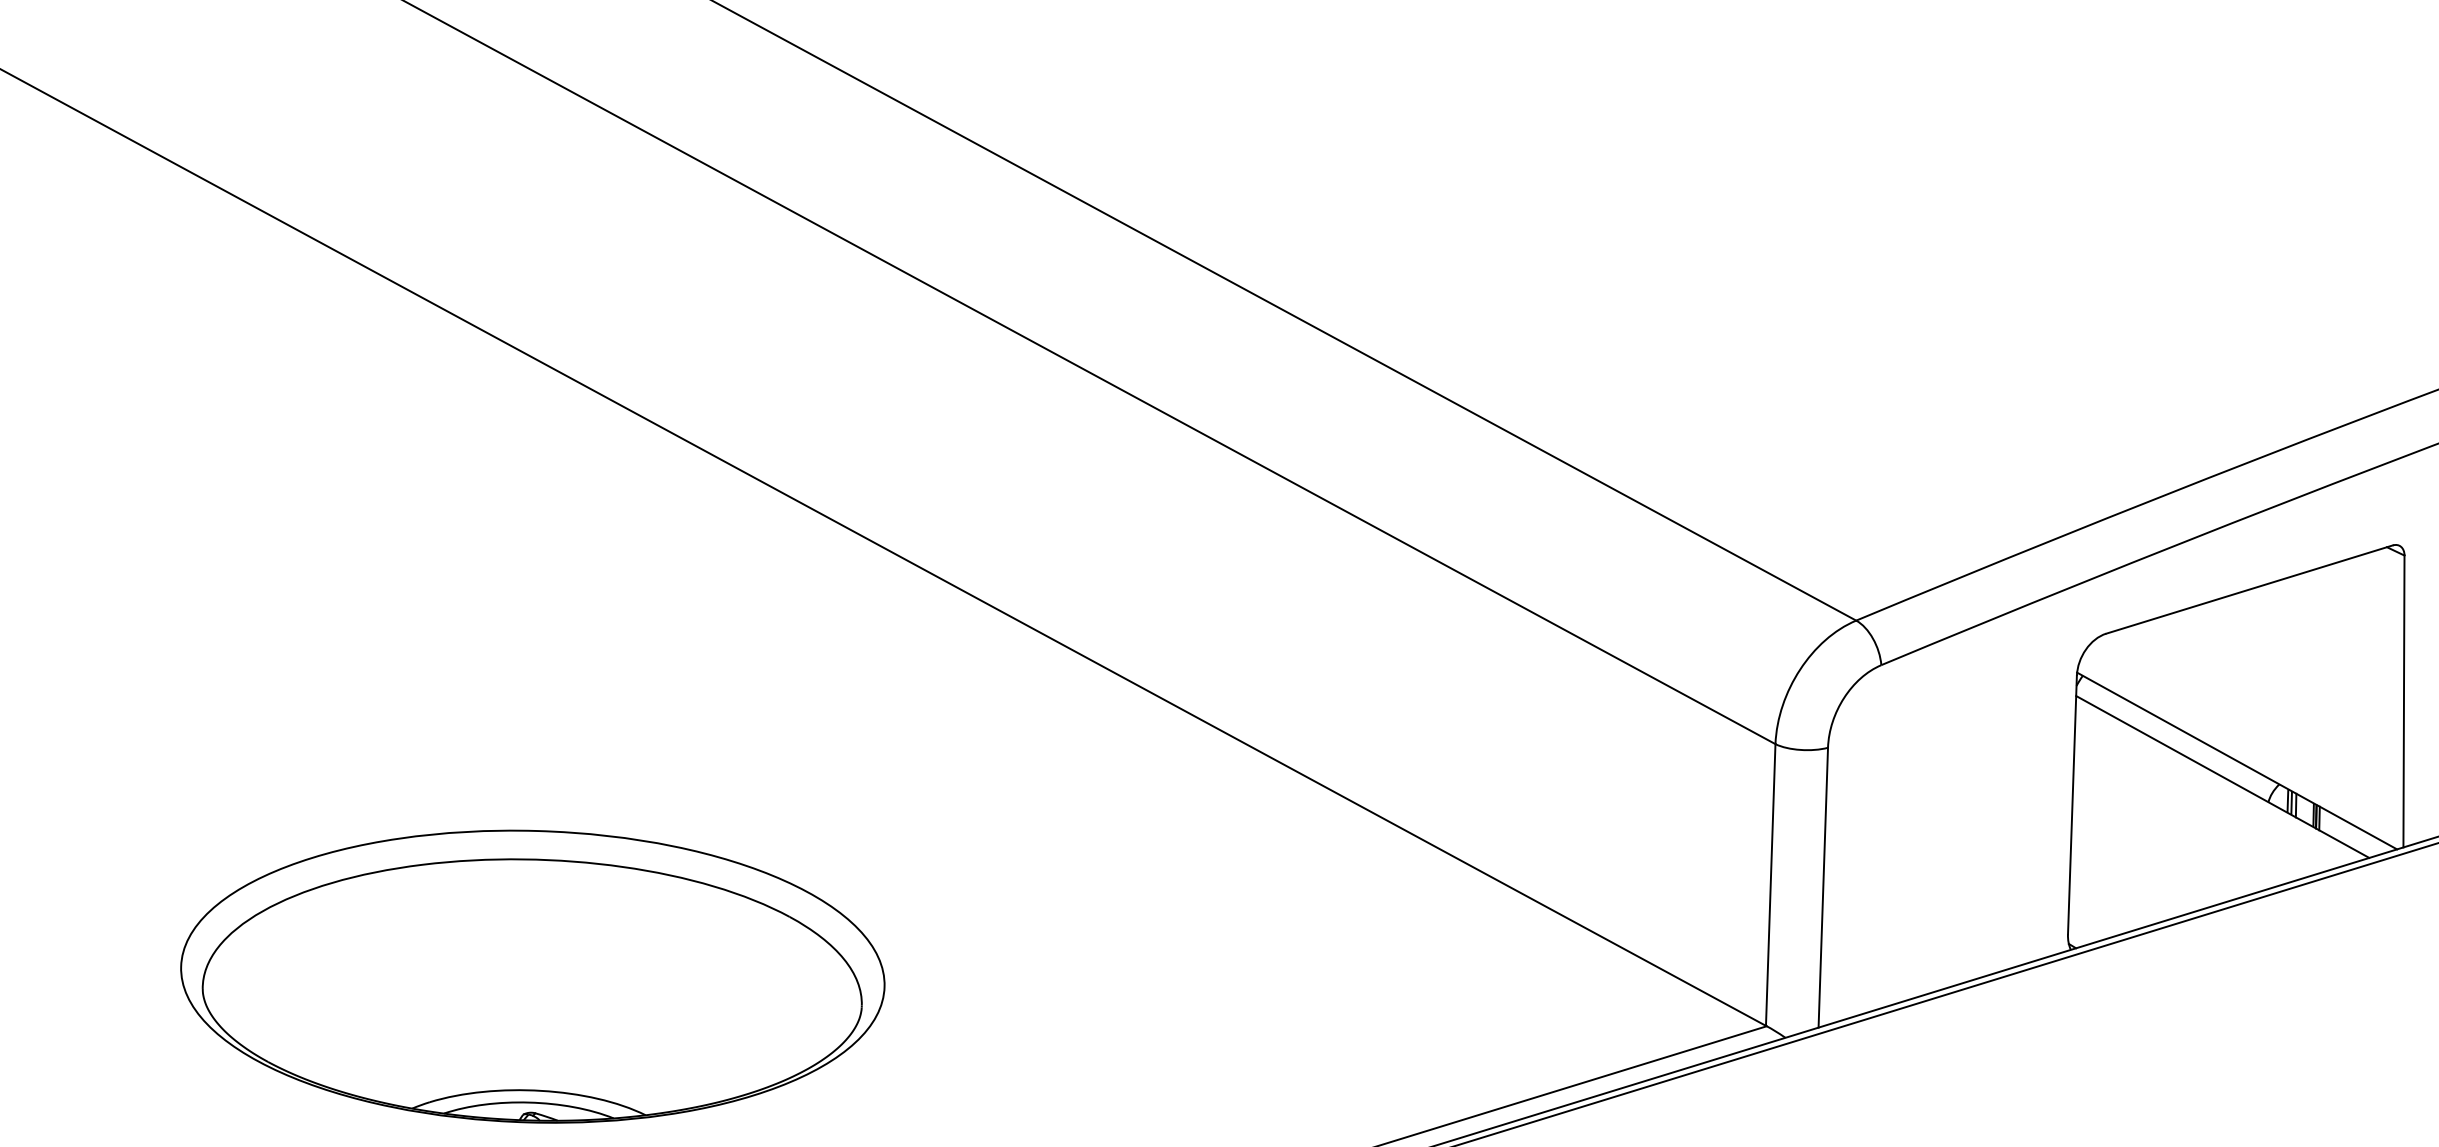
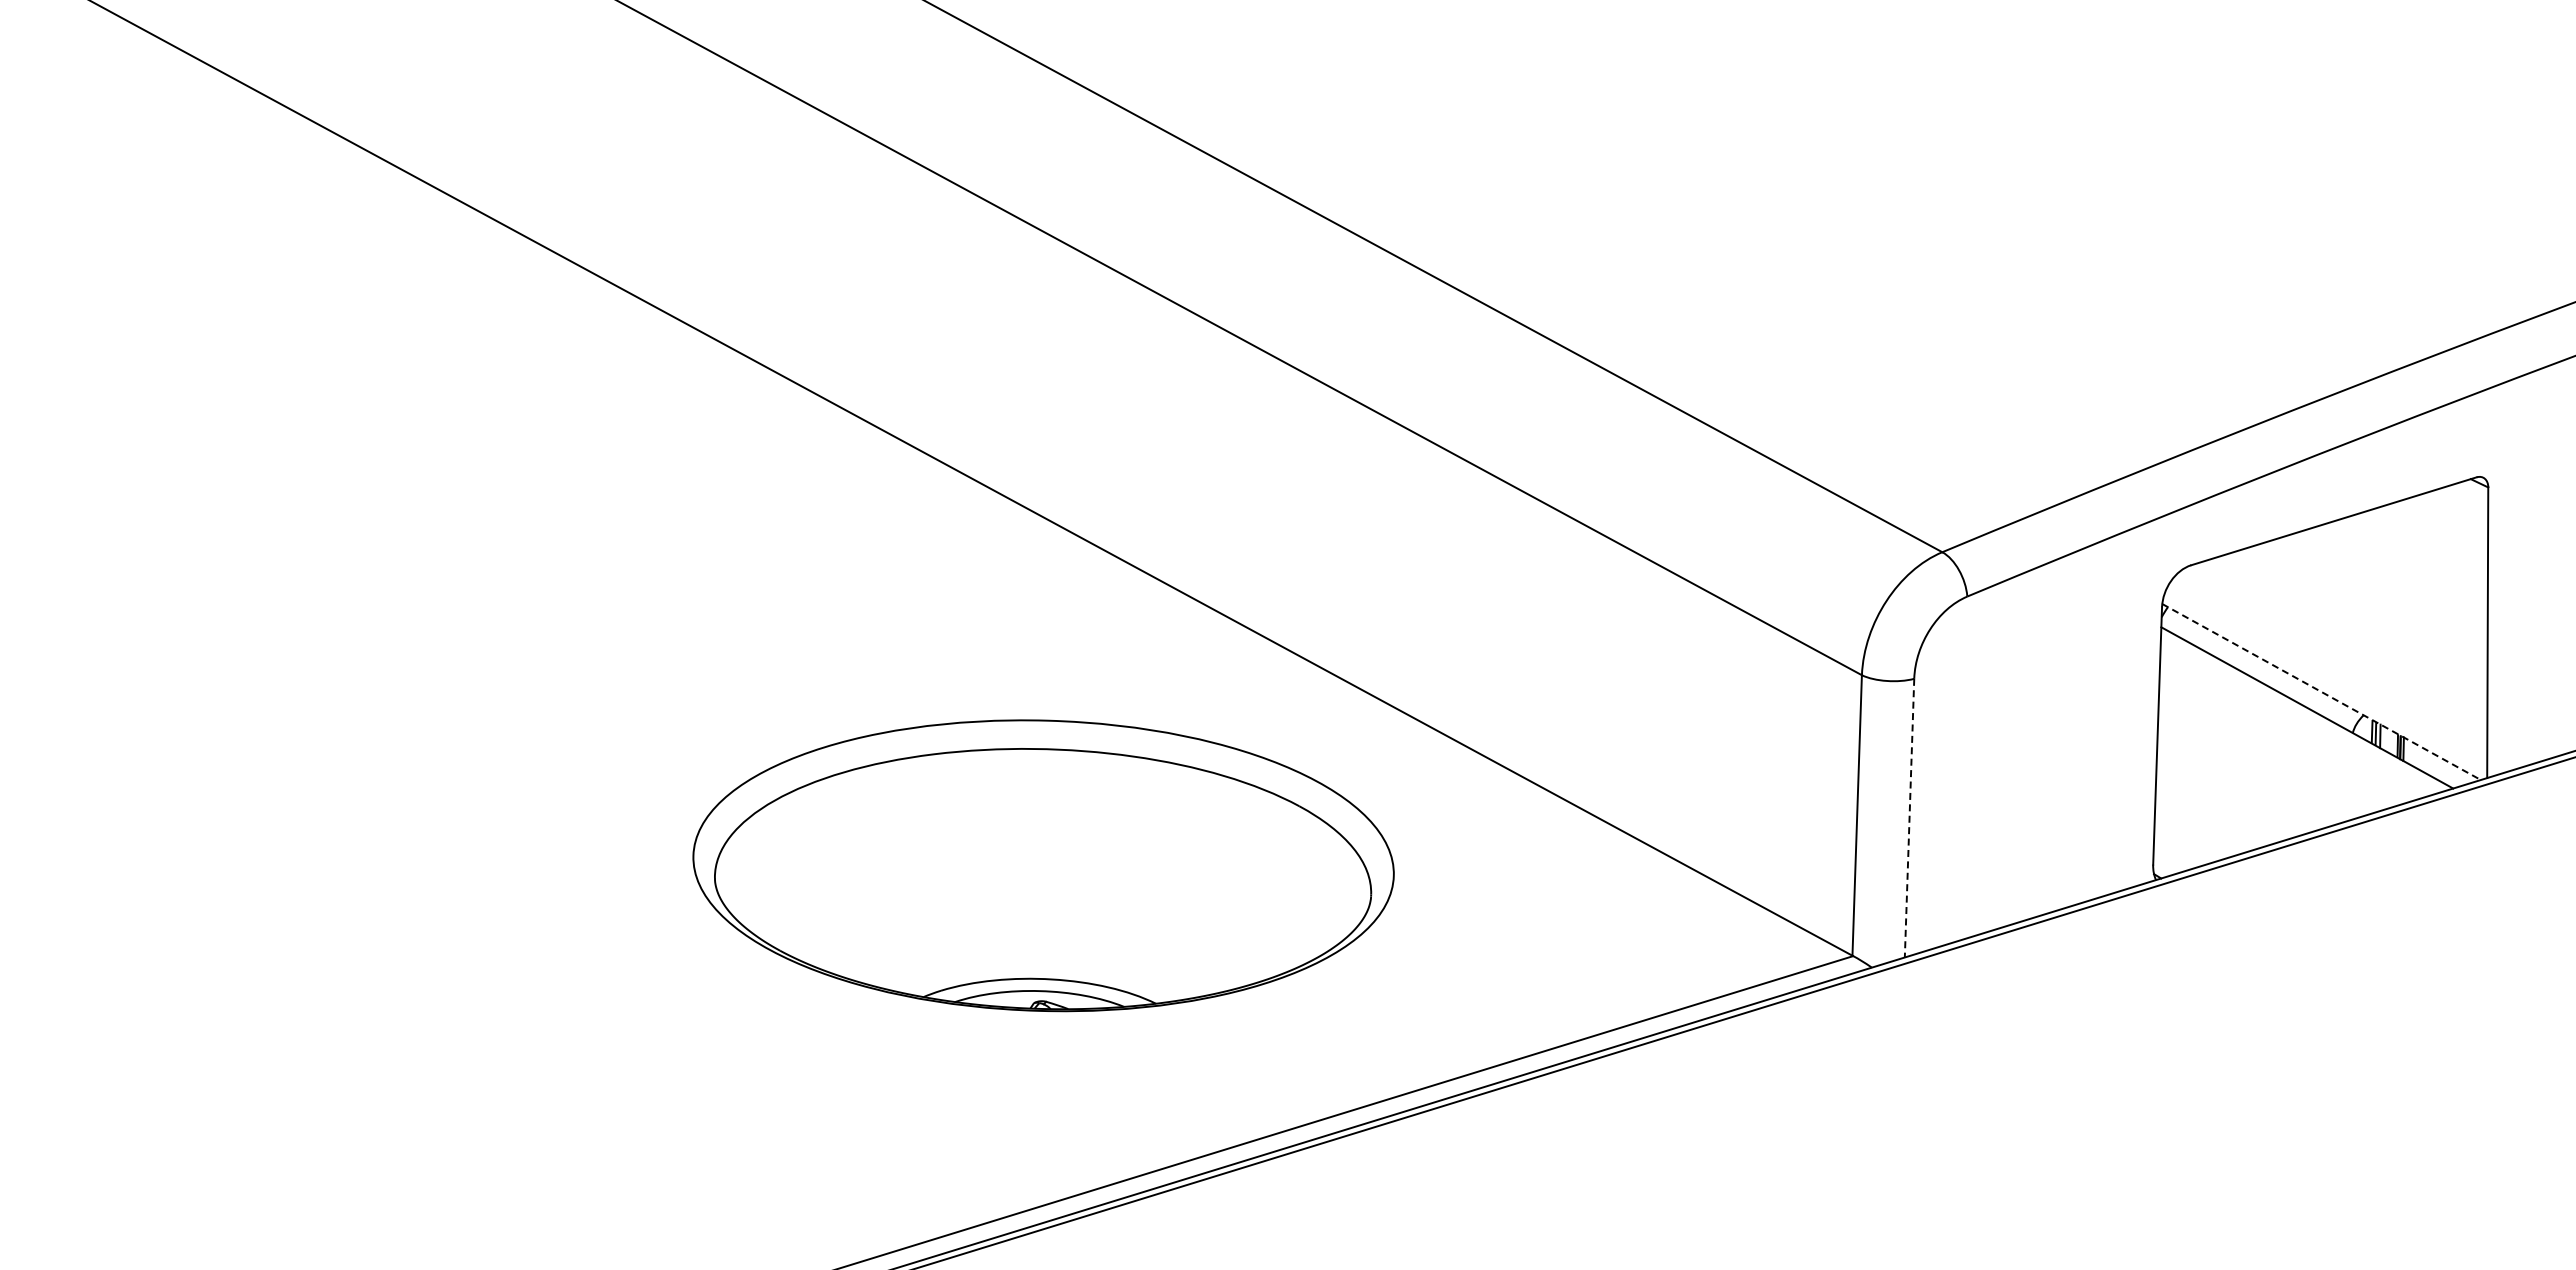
line: (2237, 761) -> (2321, 692), solid -> dashed
line: (1823, 888) -> (1909, 818), solid -> dashed
part: (532, 976) -> (1043, 865), moved

